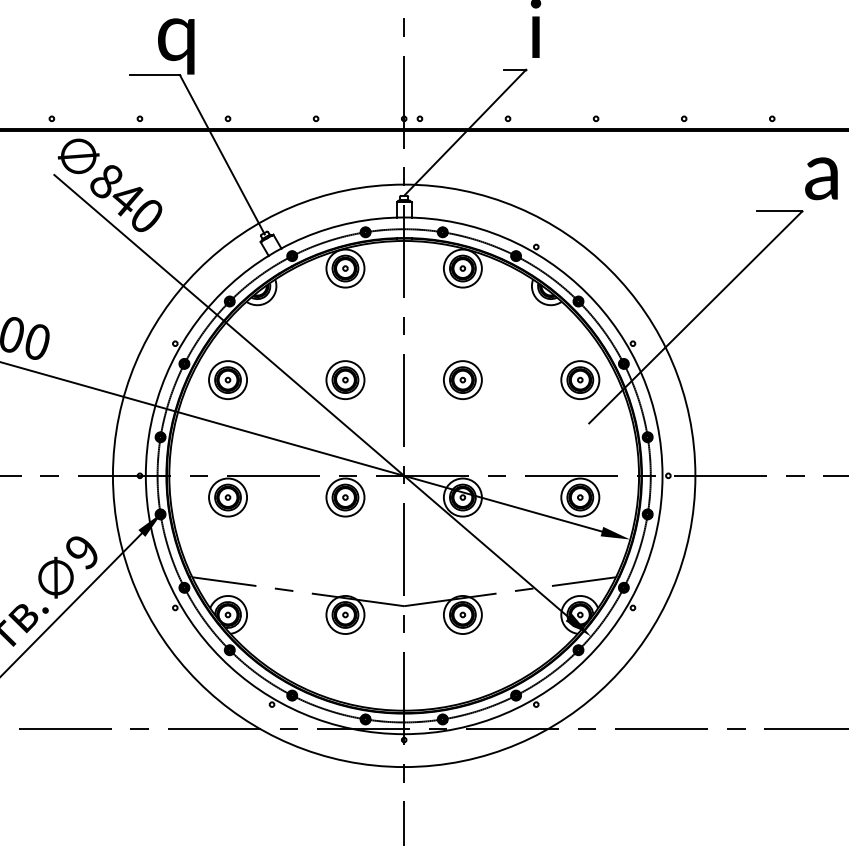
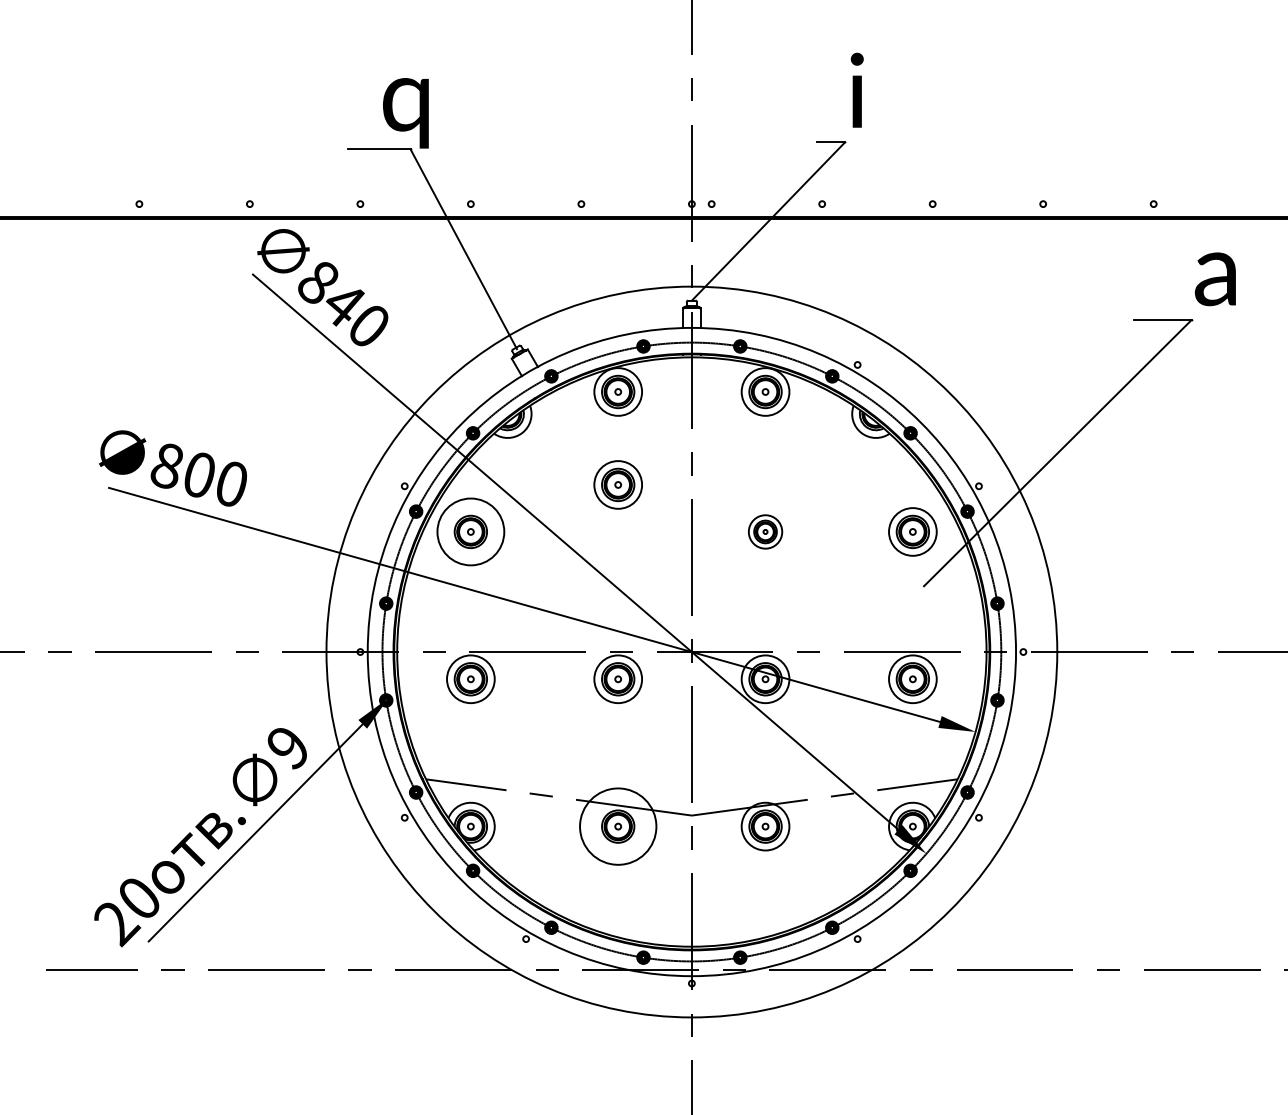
circle: (227, 379) -> (470, 531), size x1.4
part: (344, 379) -> (617, 484), moved
part: (462, 379) -> (765, 531), size x0.7
circle: (345, 614) -> (618, 826), size x1.6

